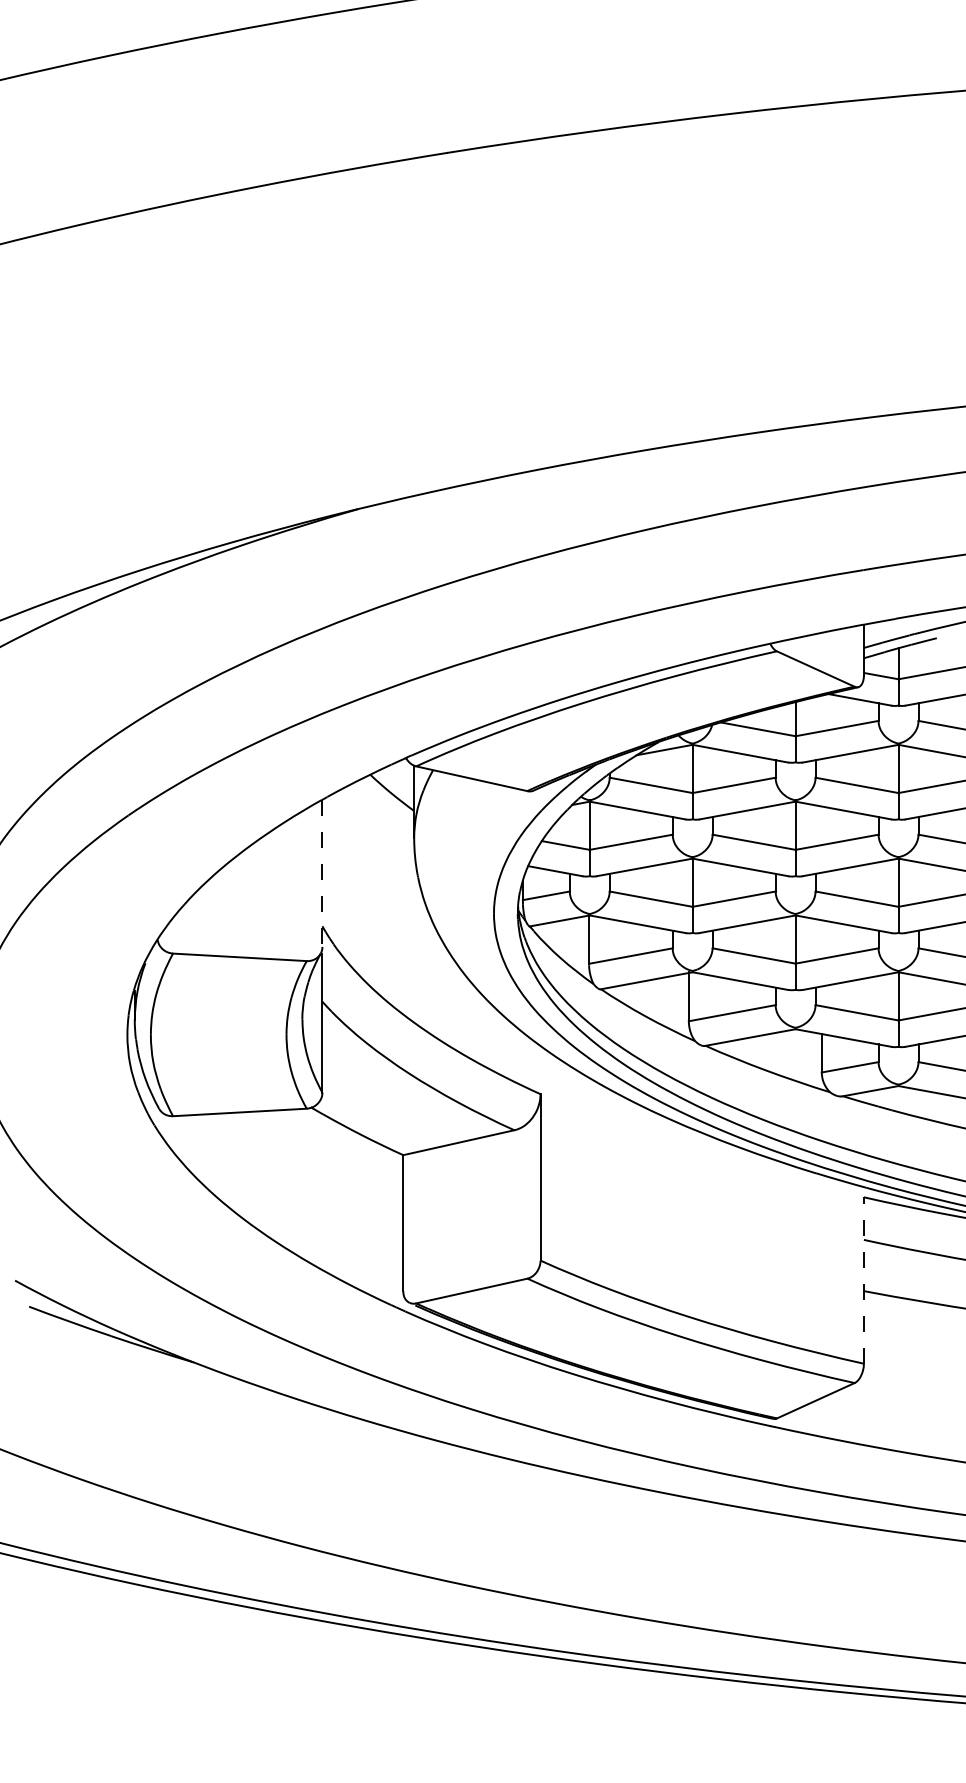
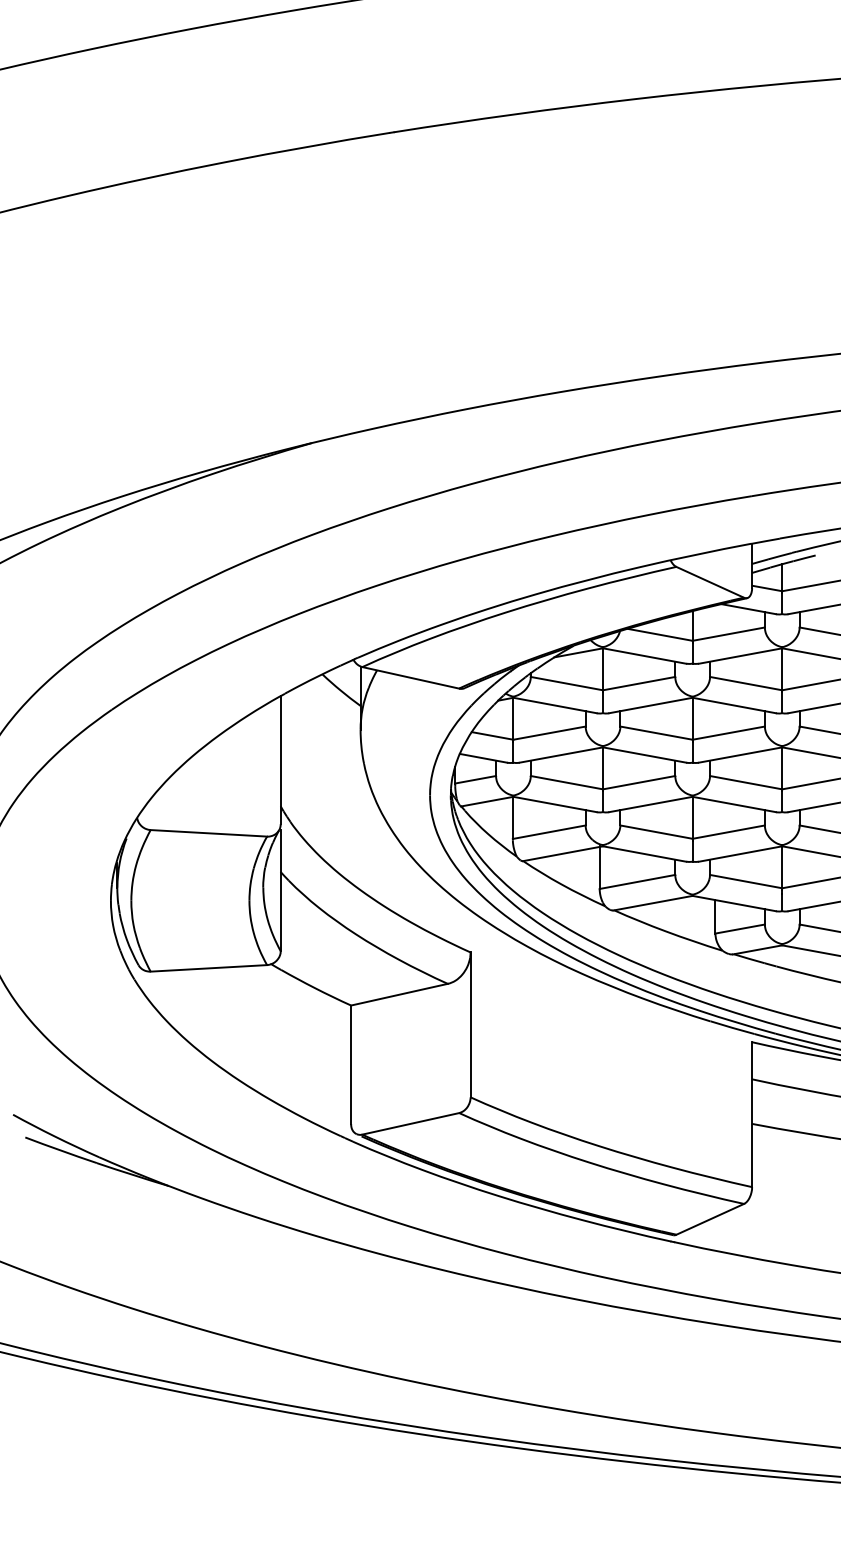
line: (322, 873) -> (280, 760), dashed -> solid
line: (863, 1280) -> (751, 1114), dashed -> solid

